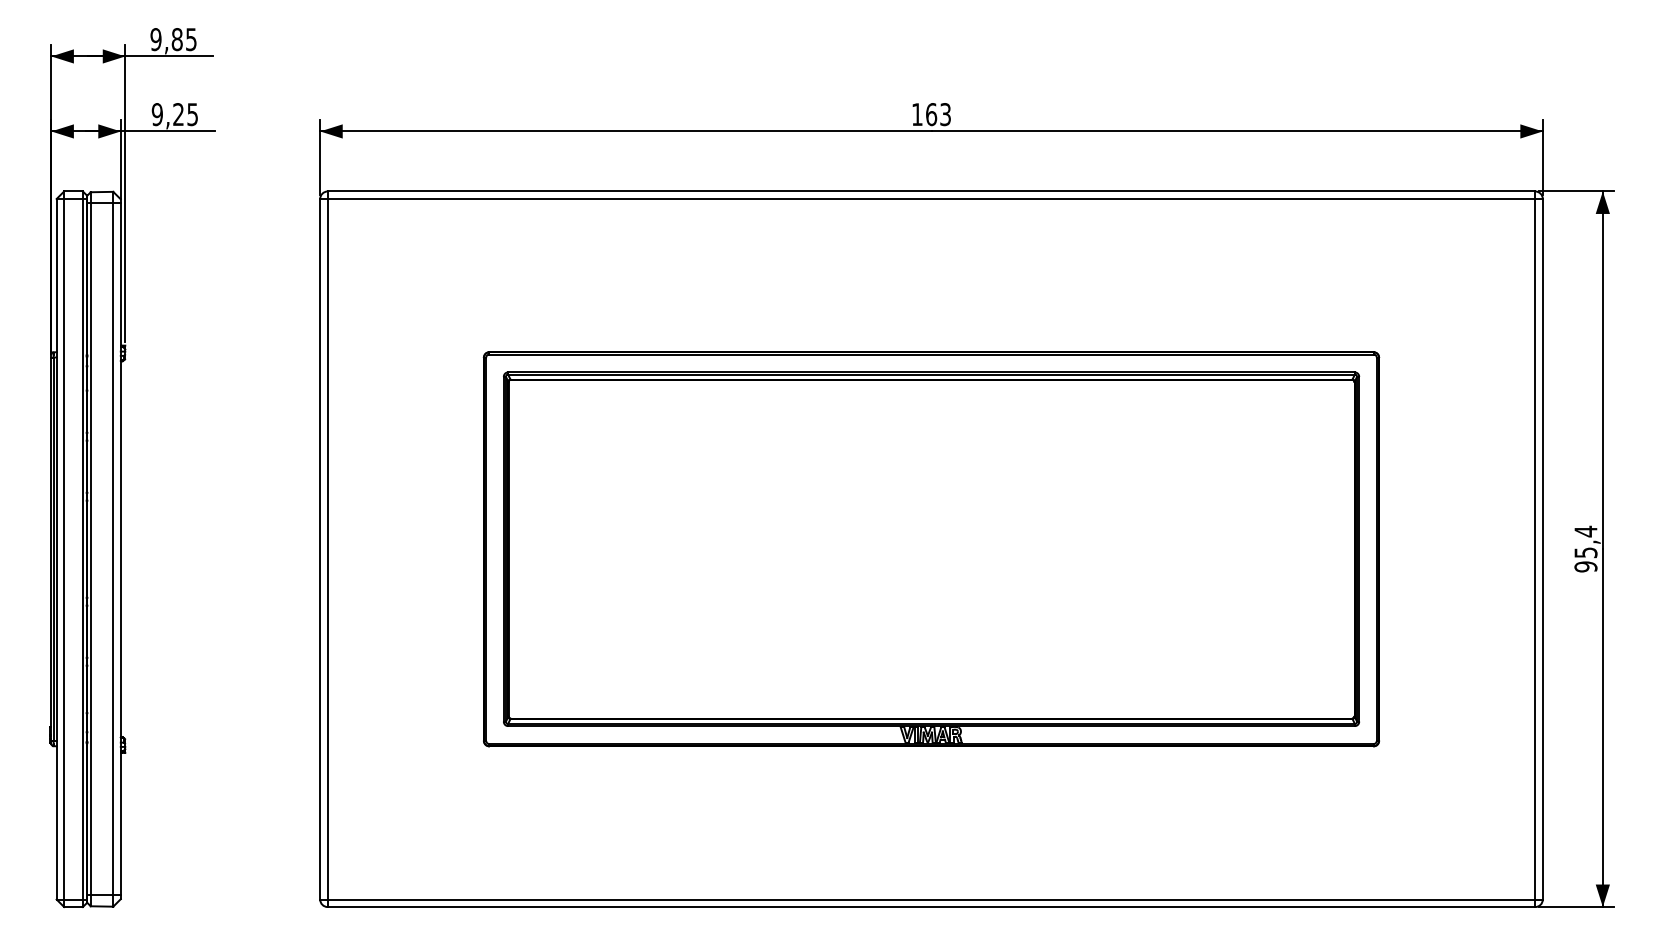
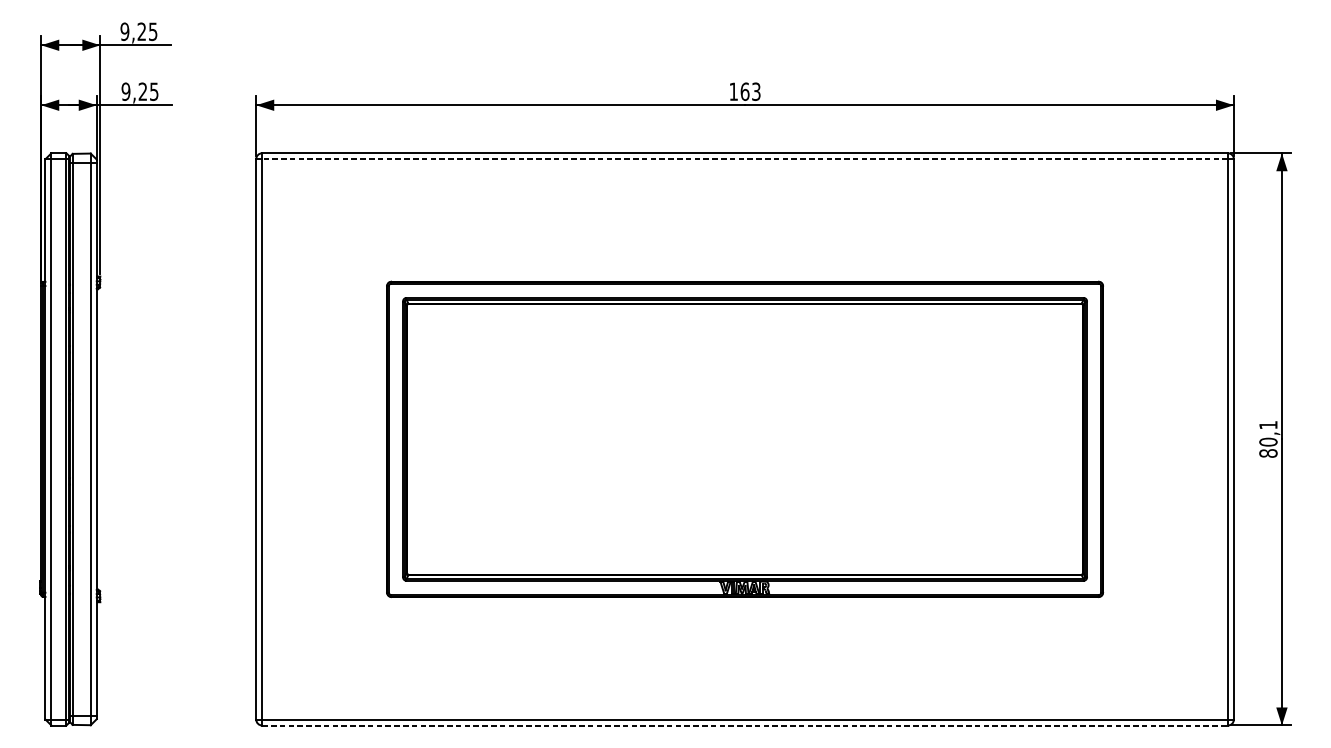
text: (176, 39) -> (141, 31), 9,85 -> 9,25
line: (931, 198) -> (745, 158), solid -> dashed
text: (1585, 548) -> (1268, 438), 95,4 -> 80,1
line: (931, 907) -> (745, 725), solid -> dashed

